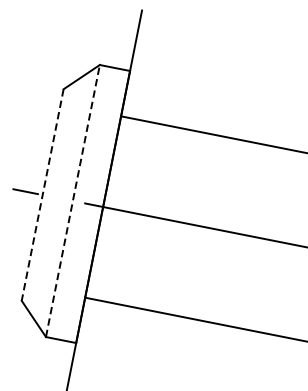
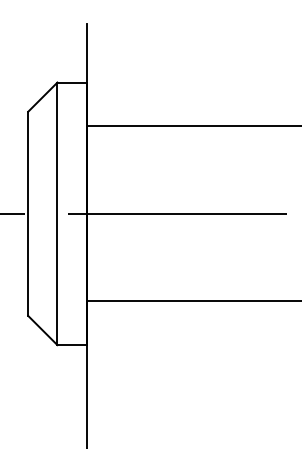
line: (42, 195) -> (28, 214), dashed -> solid
line: (73, 200) -> (57, 213), dashed -> solid

